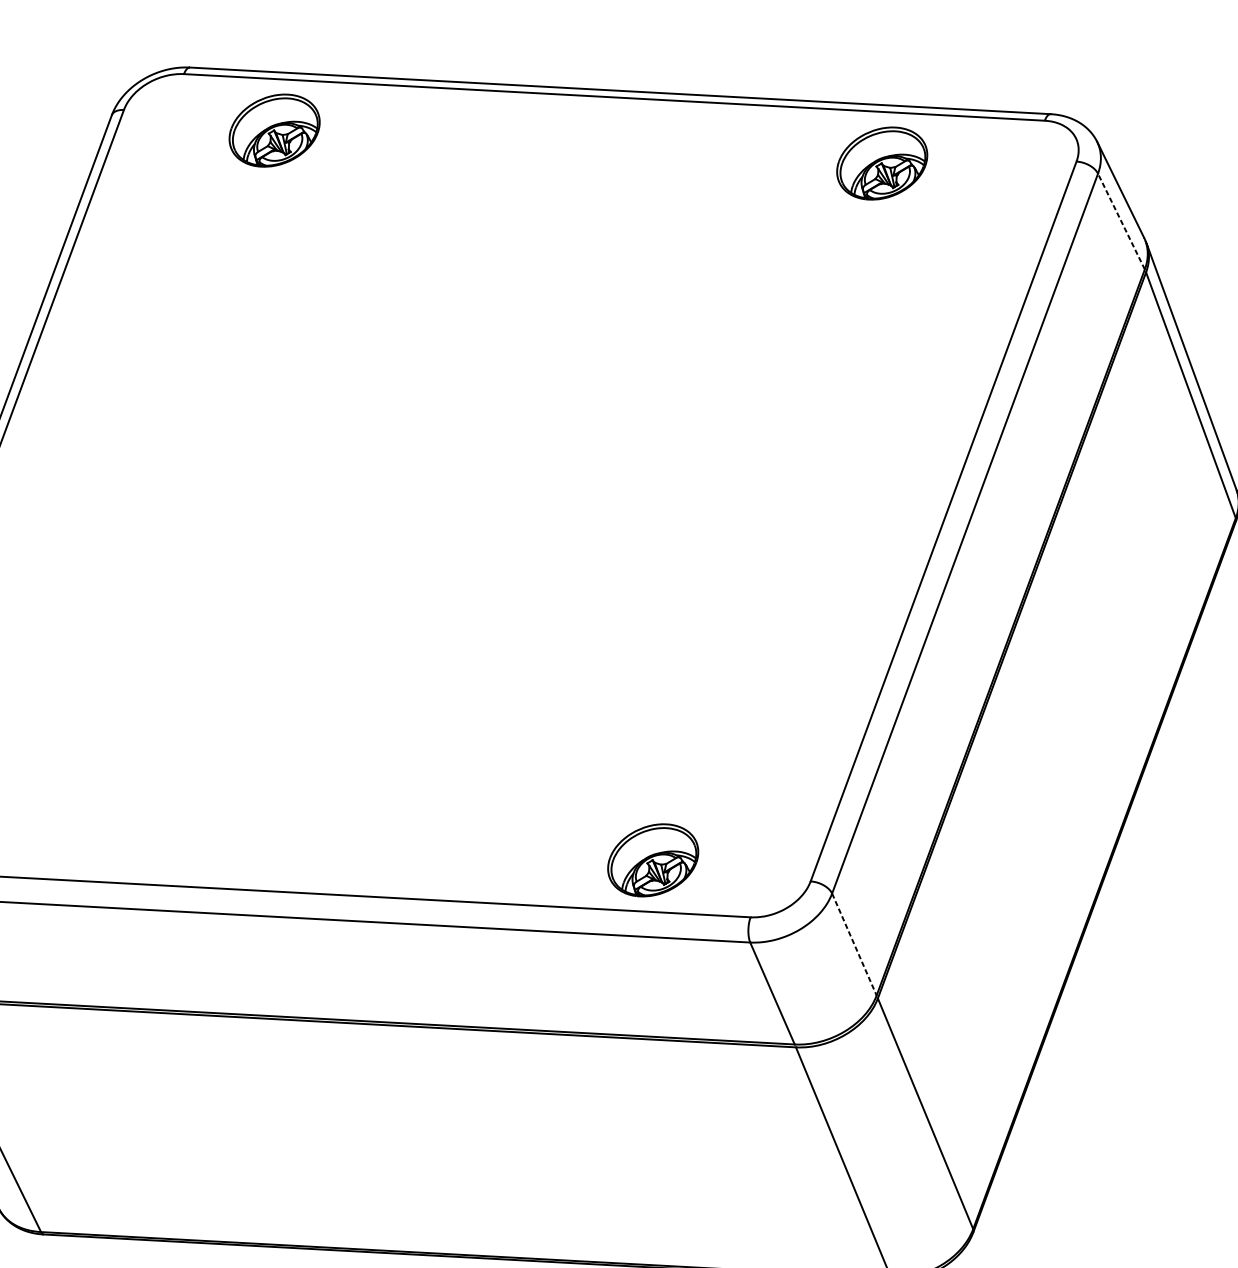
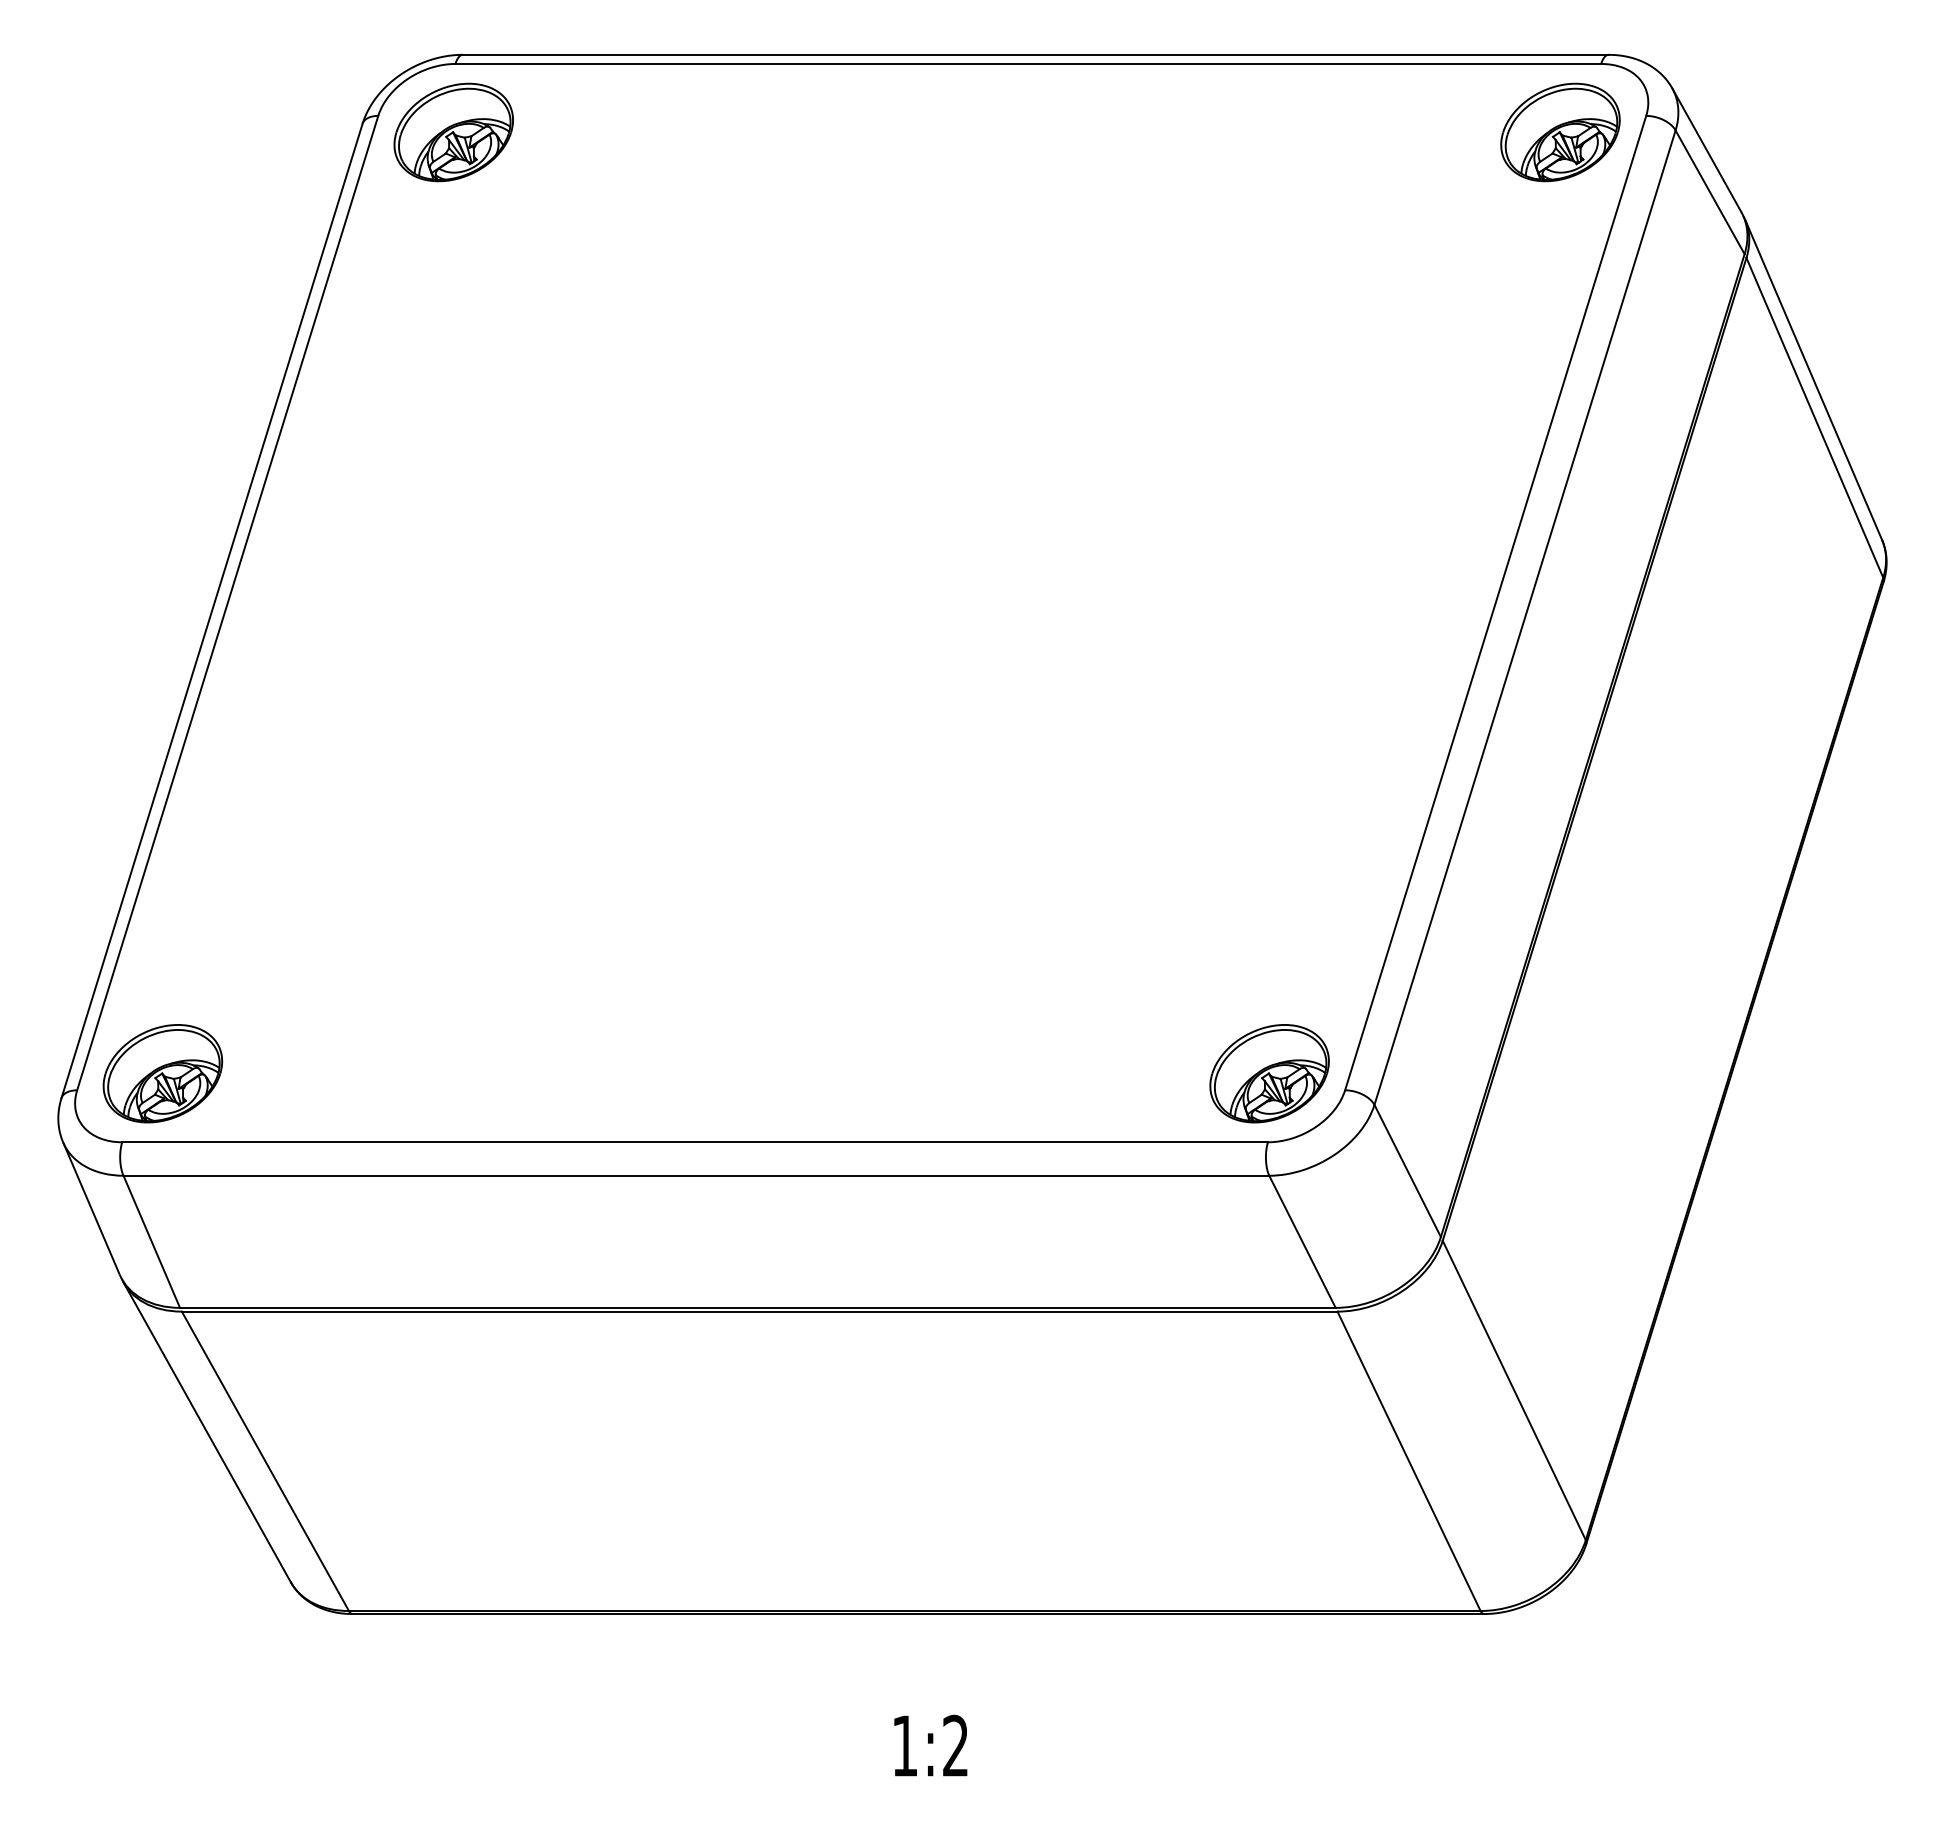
part: (274, 130) -> (453, 132), moved
part: (882, 163) -> (1560, 132), moved
line: (1121, 221) -> (1710, 192), dashed -> solid
part: (653, 860) -> (1269, 1073), moved
line: (854, 944) -> (1407, 1170), dashed -> solid

